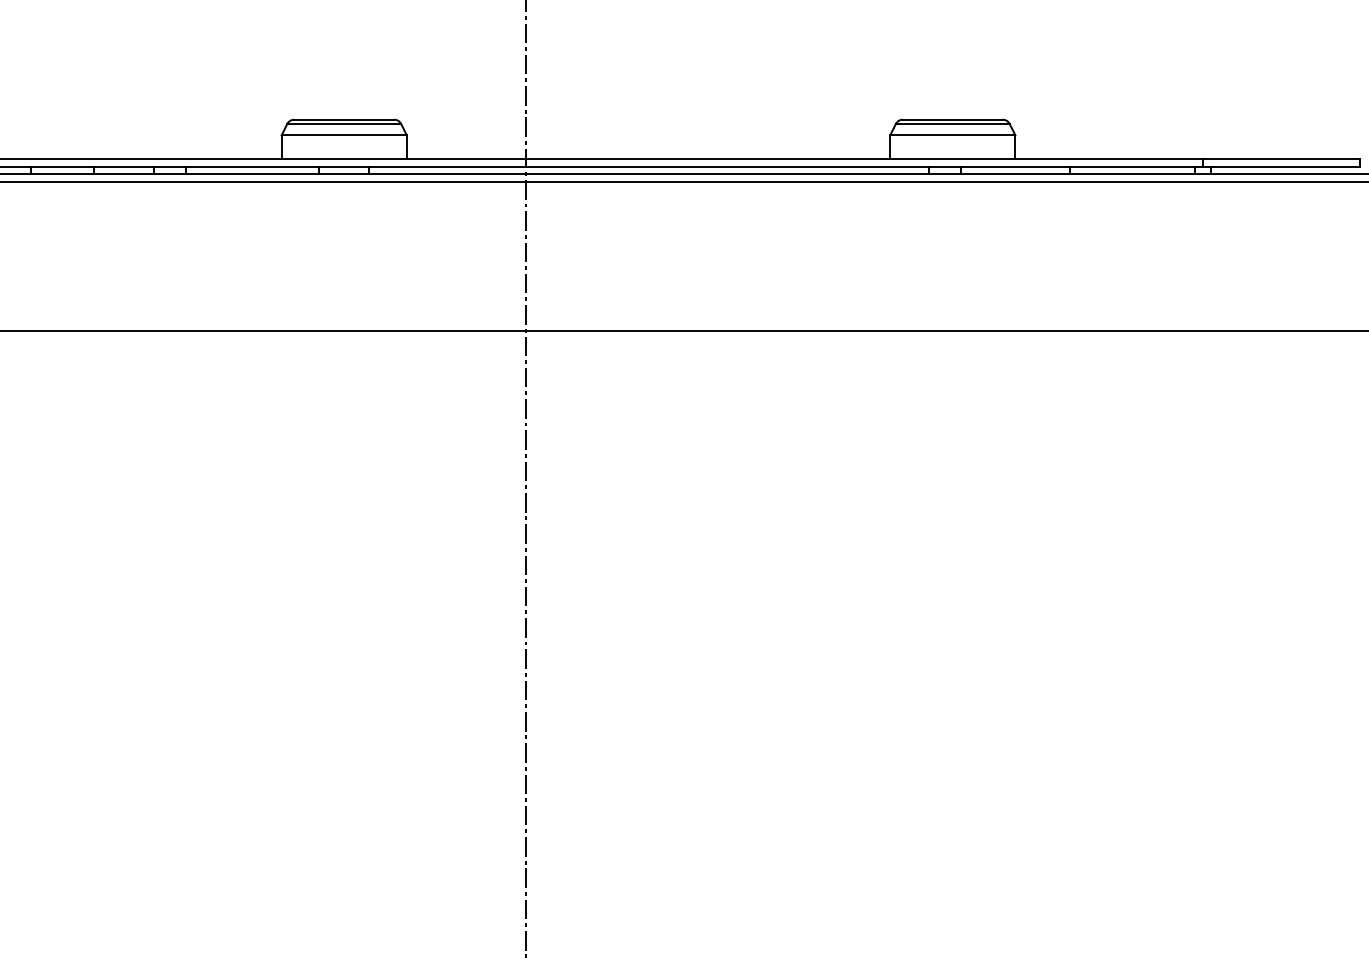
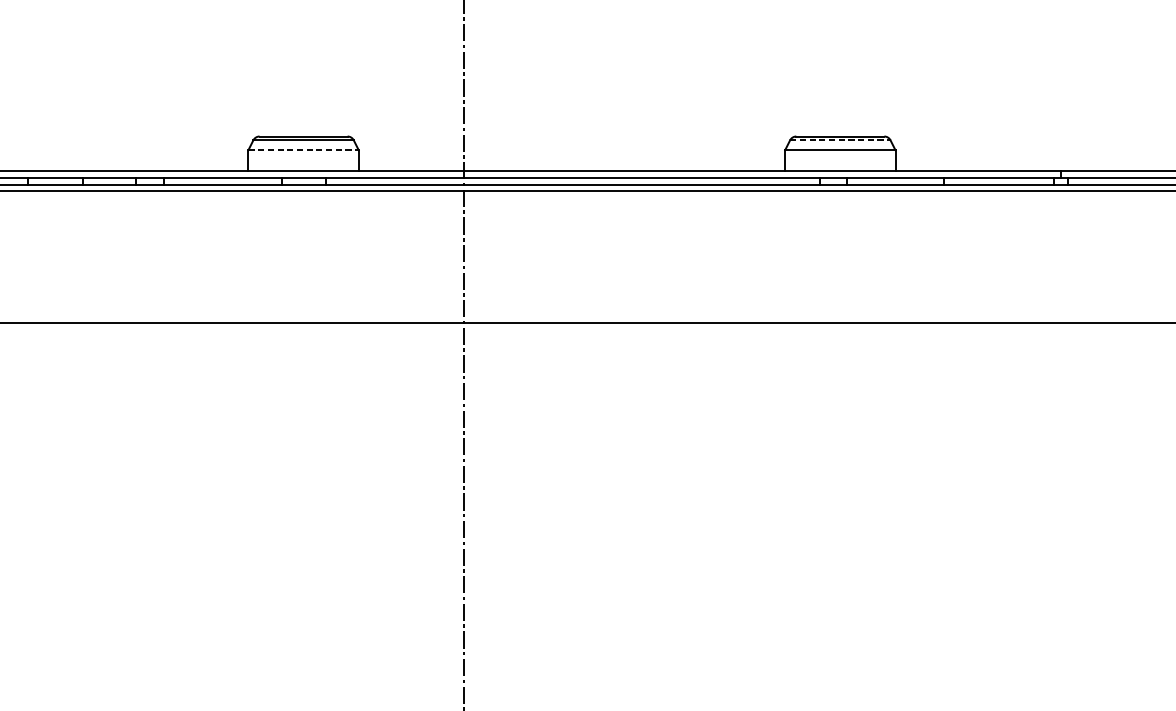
line: (952, 124) -> (840, 140), solid -> dashed
line: (344, 135) -> (303, 150), solid -> dashed

